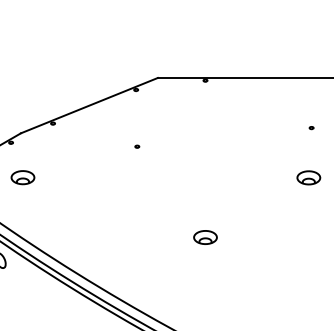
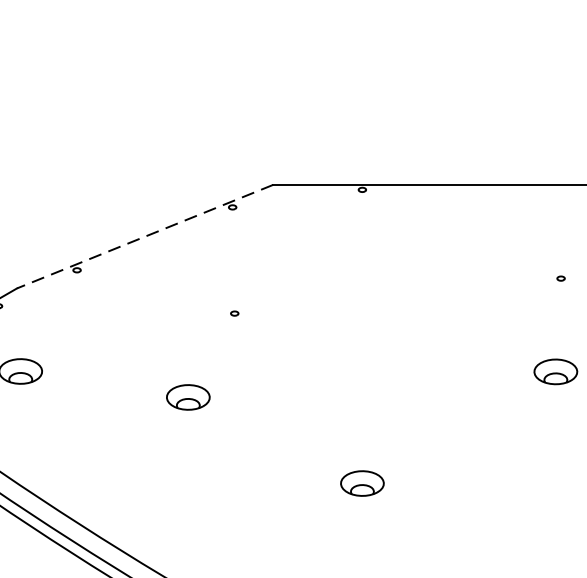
line: (89, 105) -> (145, 236), solid -> dashed
part: (112, 191) -> (188, 397), added

